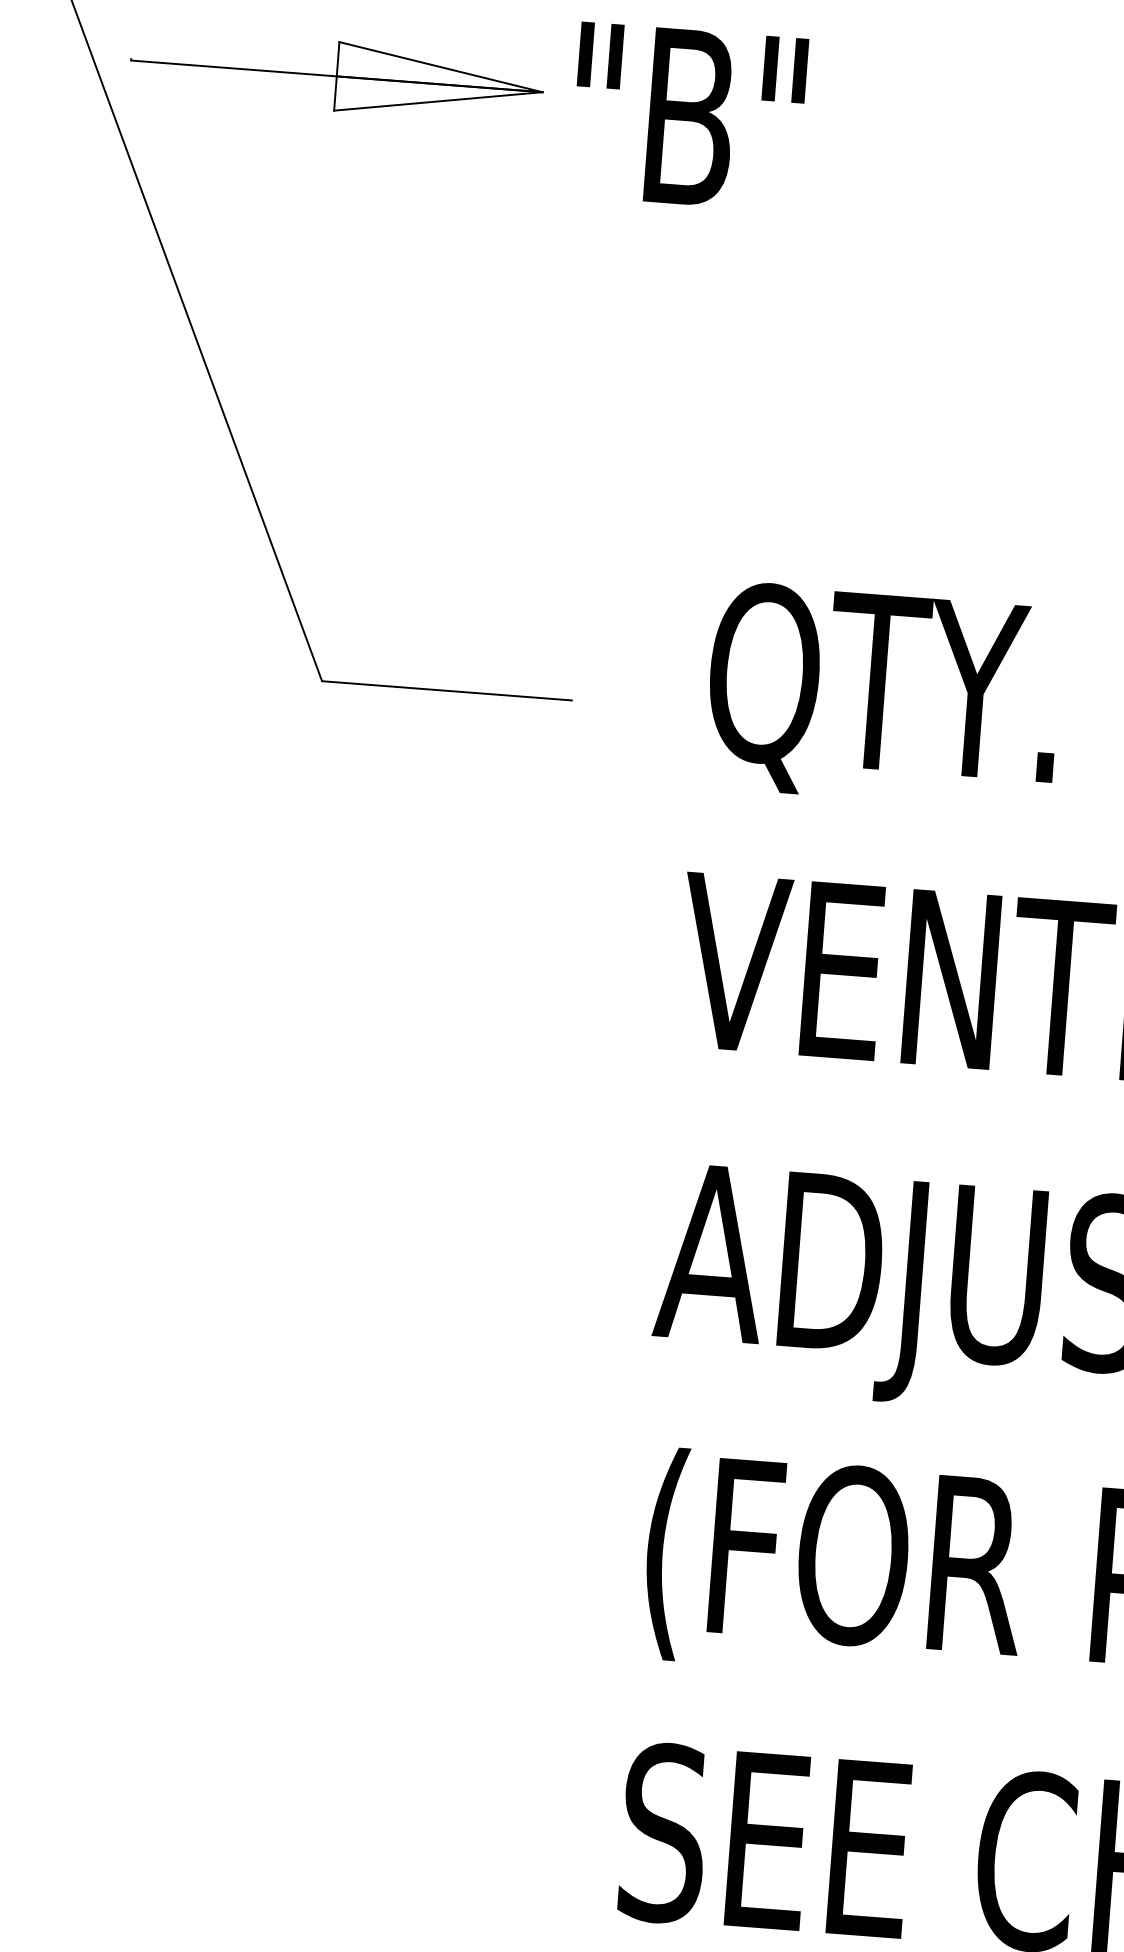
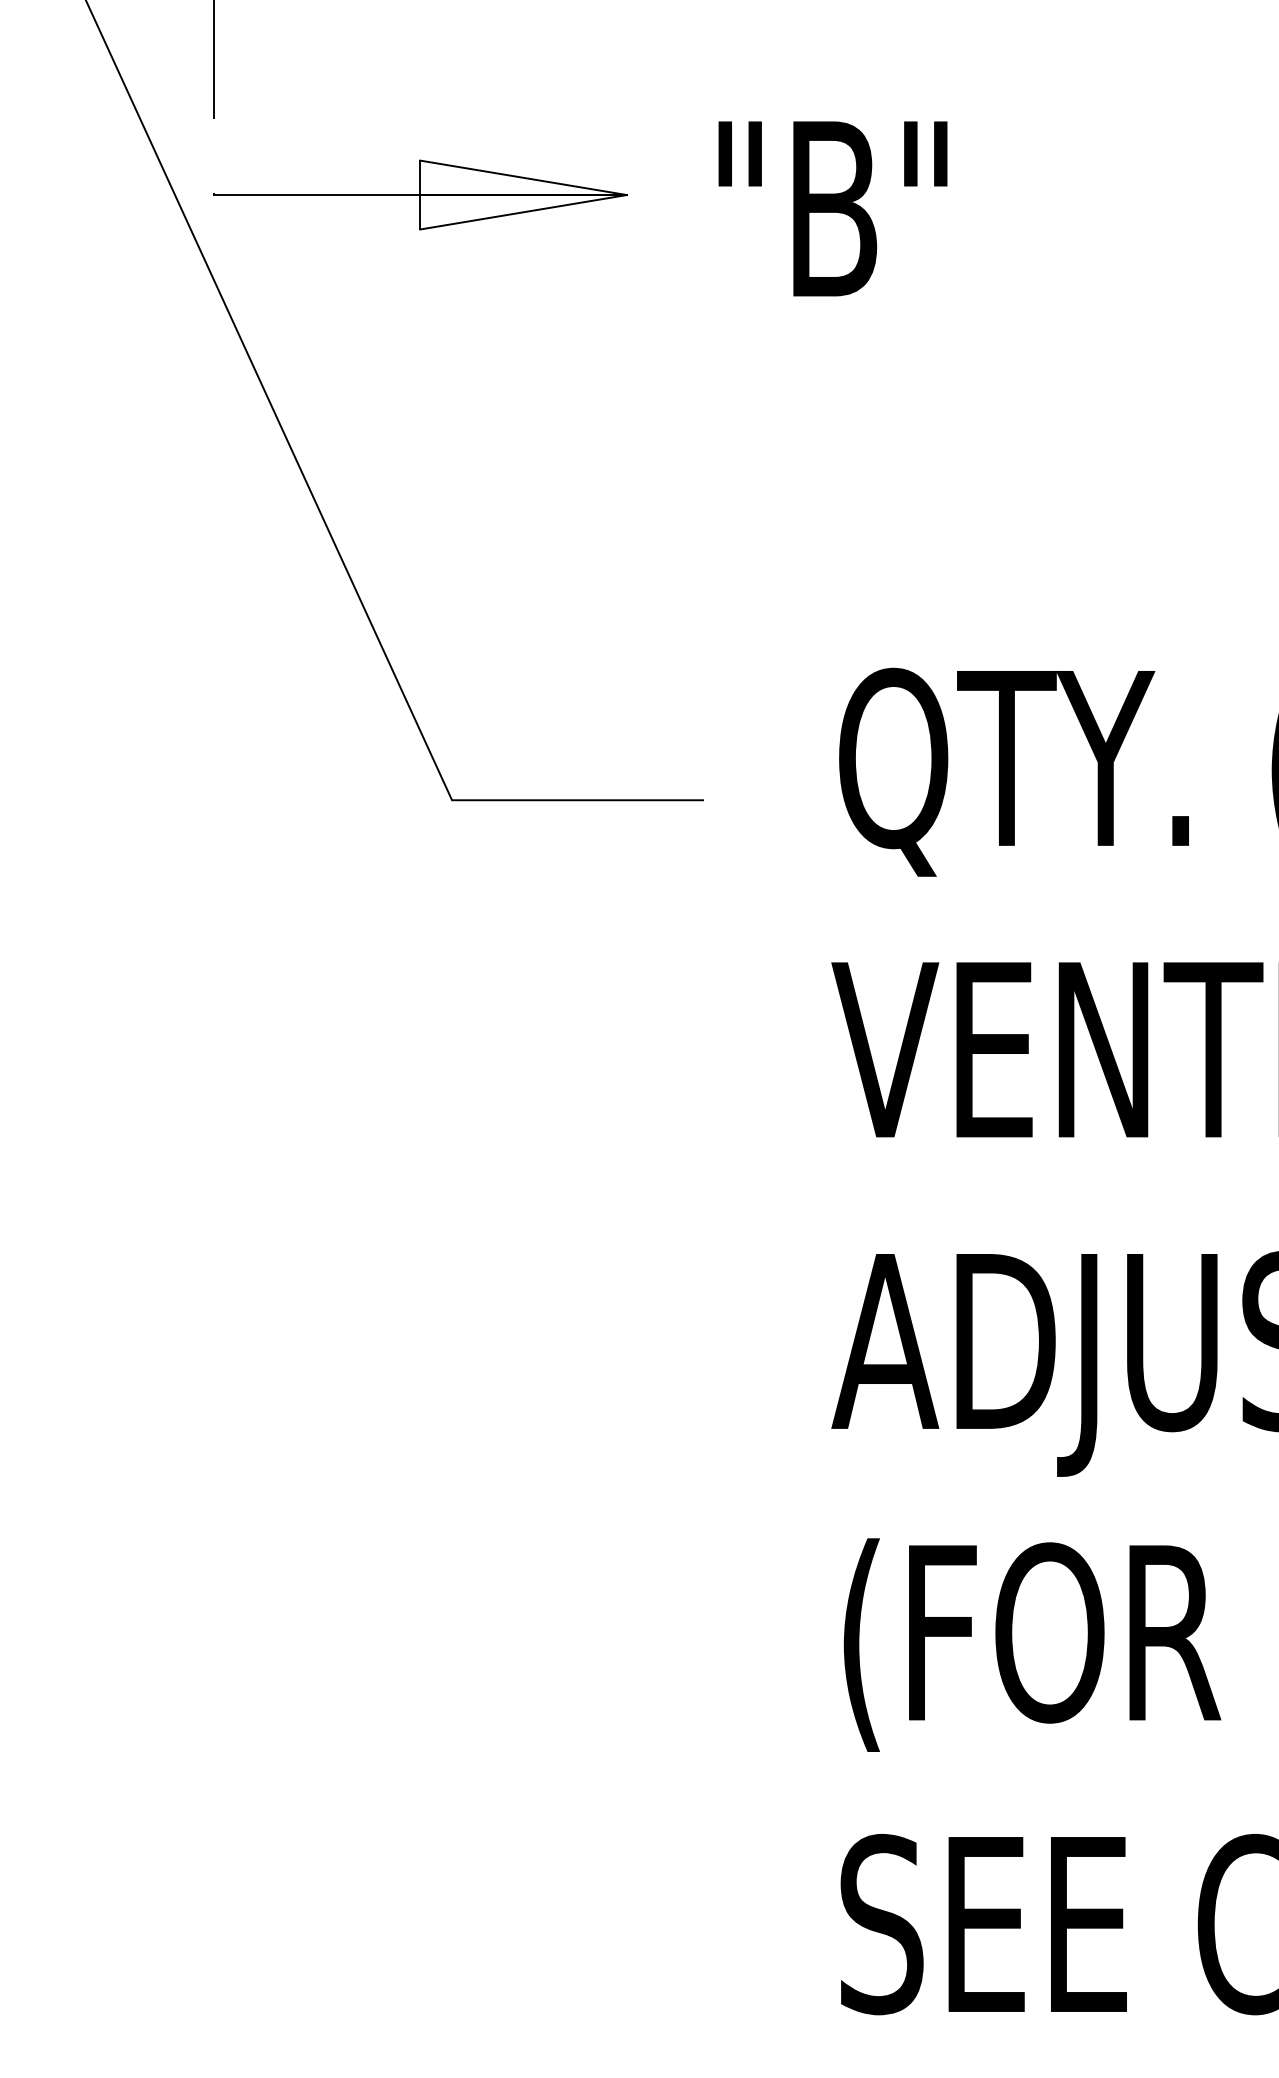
text: (688, 116) -> (832, 208), moved

